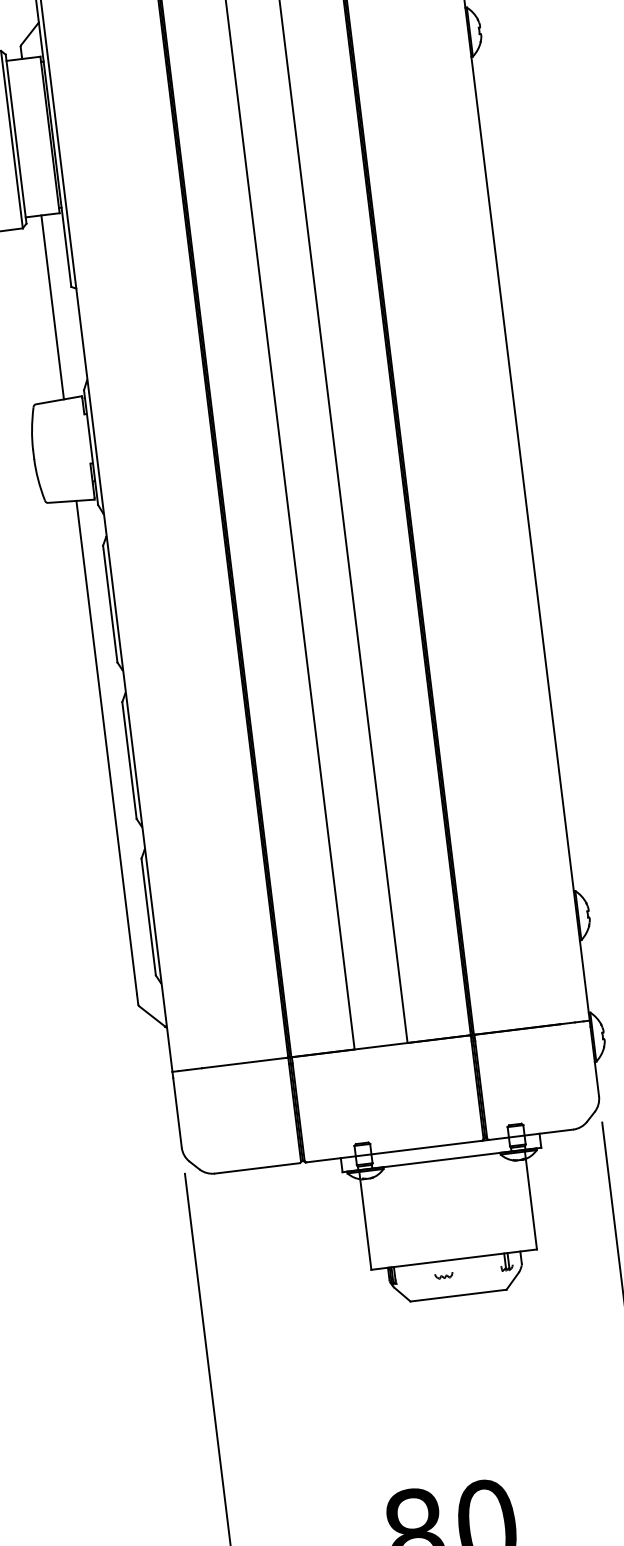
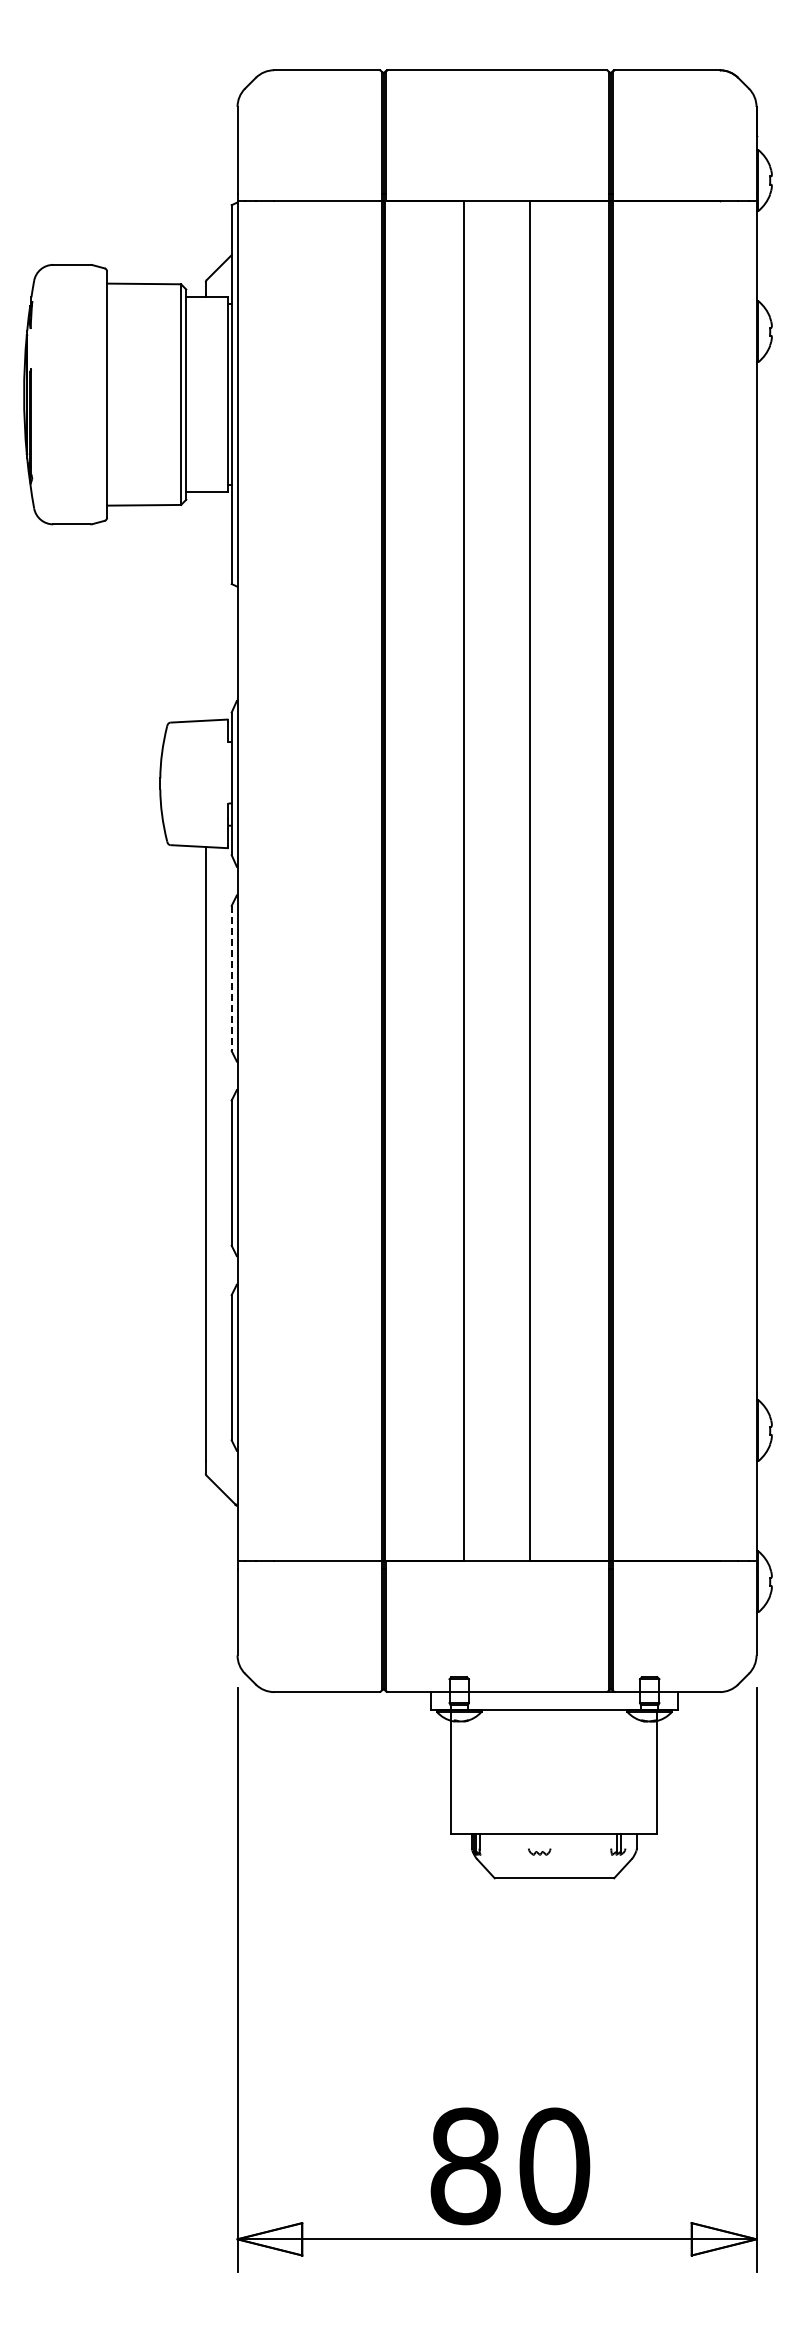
line: (52, 306) -> (205, 605), removed
line: (110, 604) -> (231, 978), solid -> dashed

